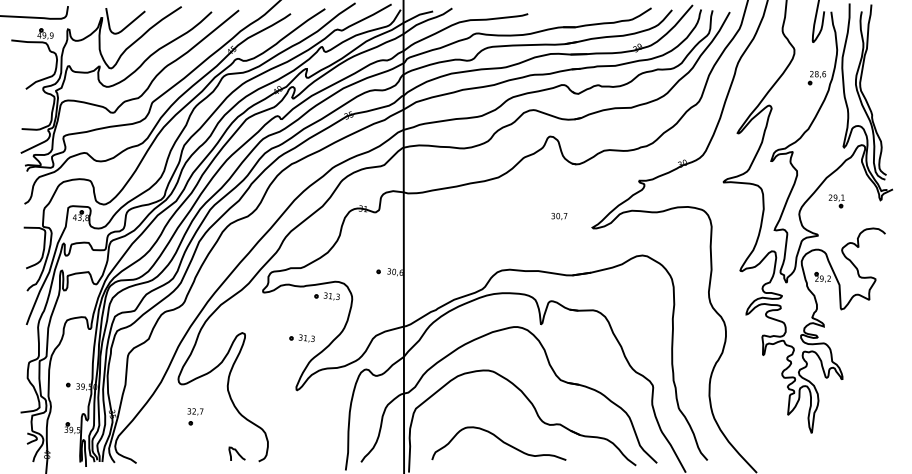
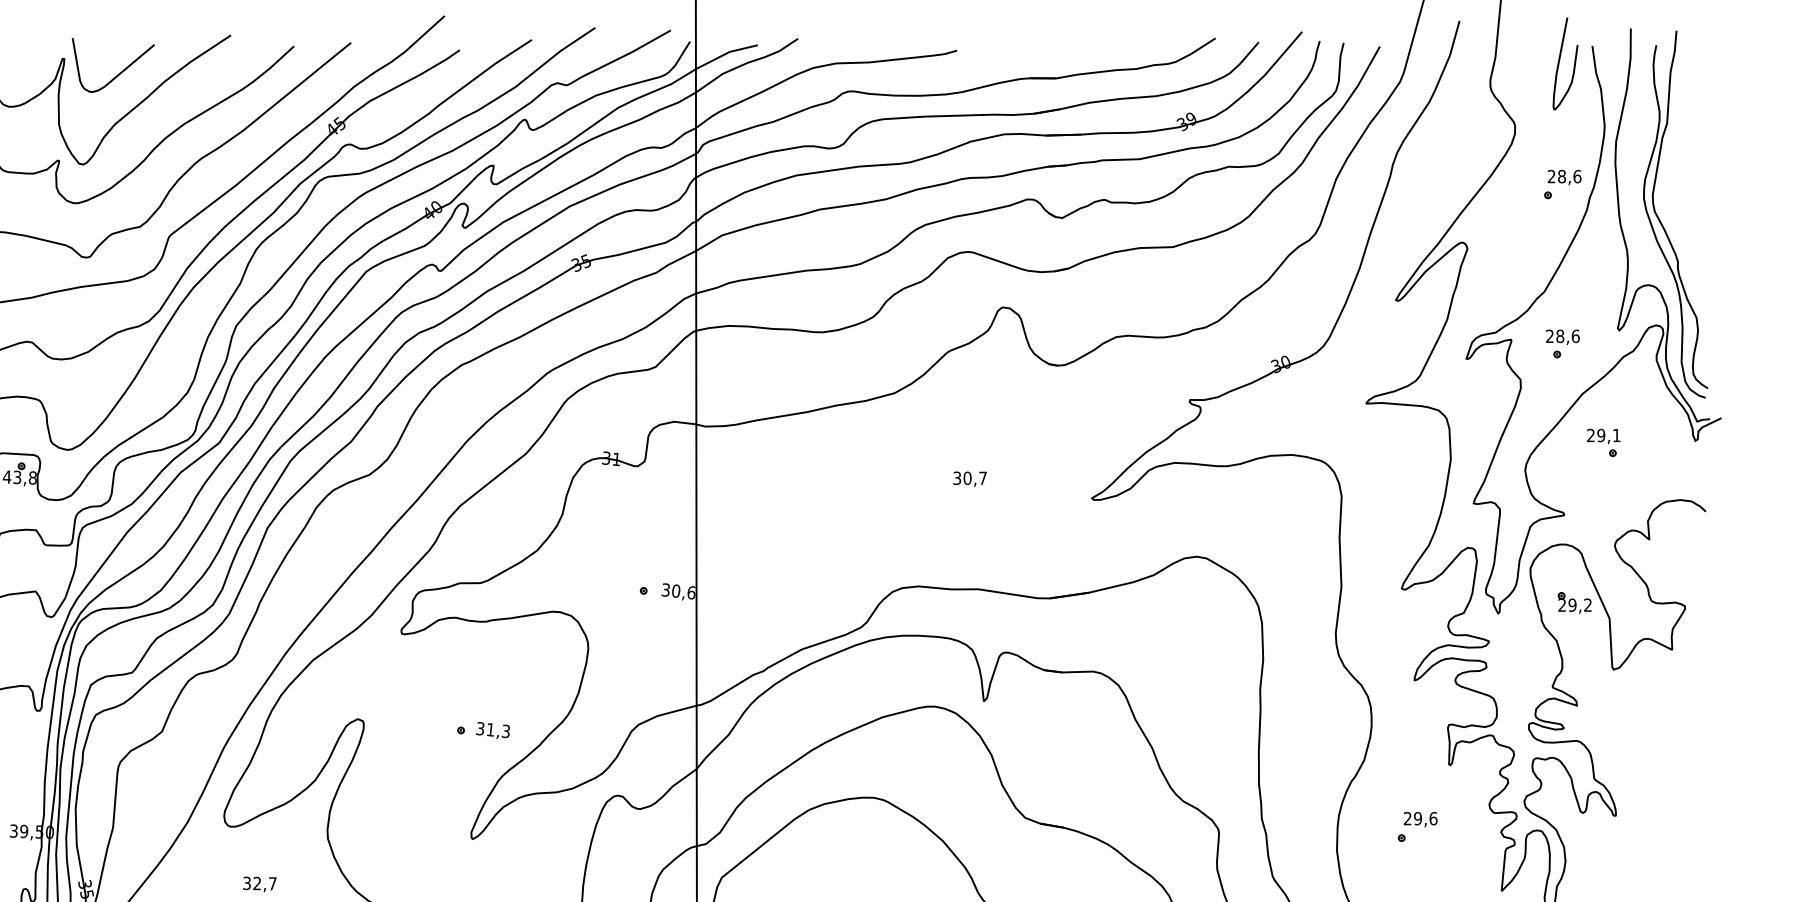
part: (817, 154) -> (1563, 344), added
text: (559, 216) -> (970, 479), moved
part: (326, 296) -> (534, 642), removed
part: (747, 384) -> (1416, 827), added

